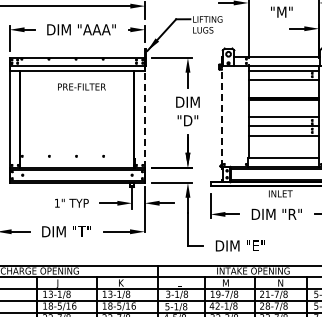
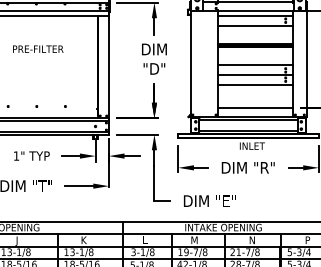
text: (81, 86) -> (37, 48), moved
line: (222, 116) -> (190, 64), dashed -> solid
line: (144, 117) -> (108, 65), dashed -> solid

